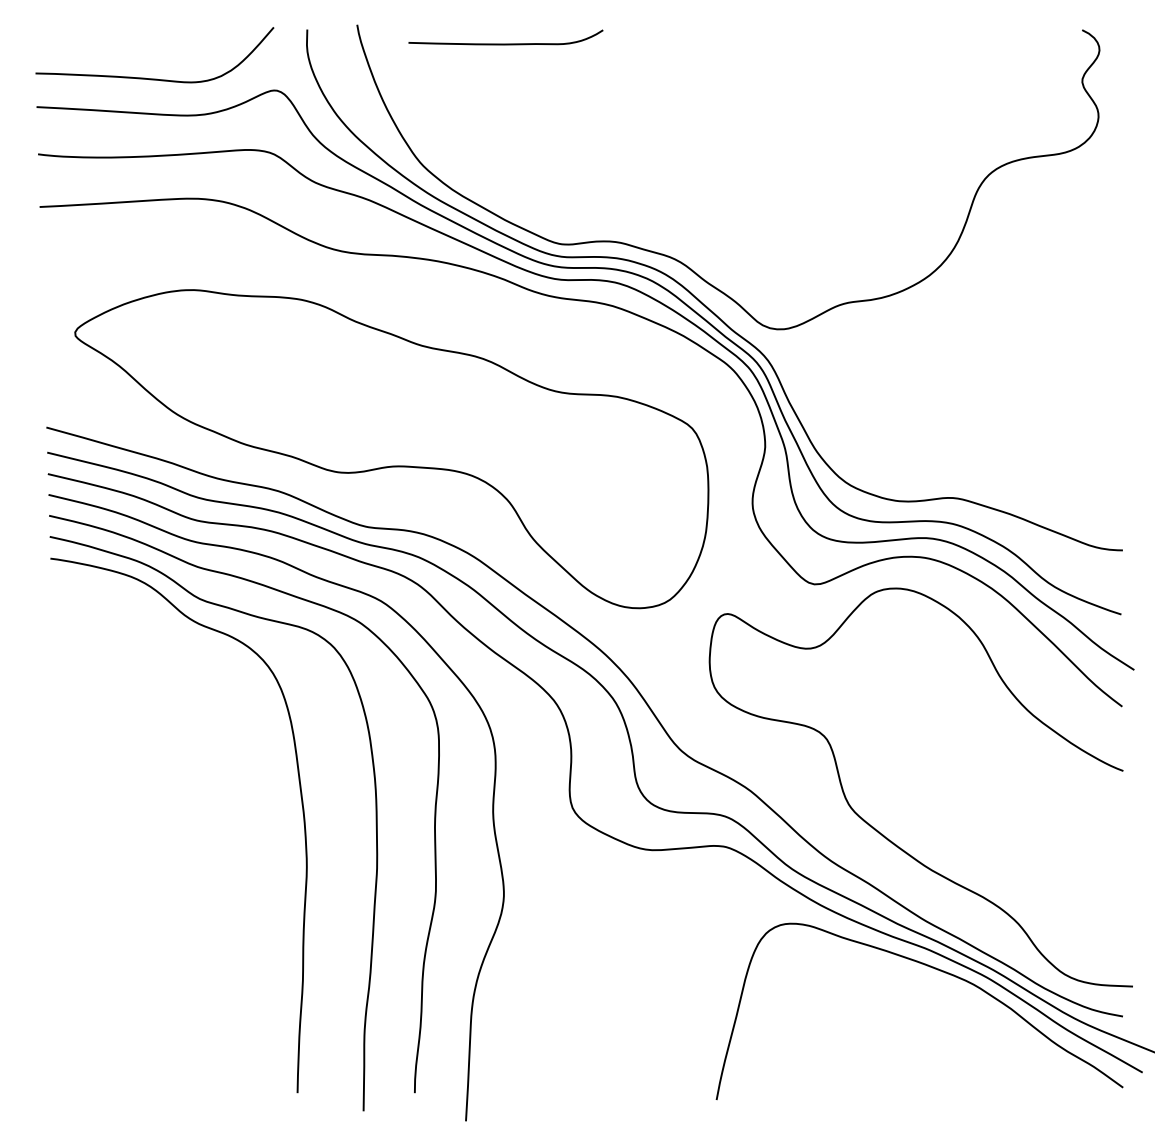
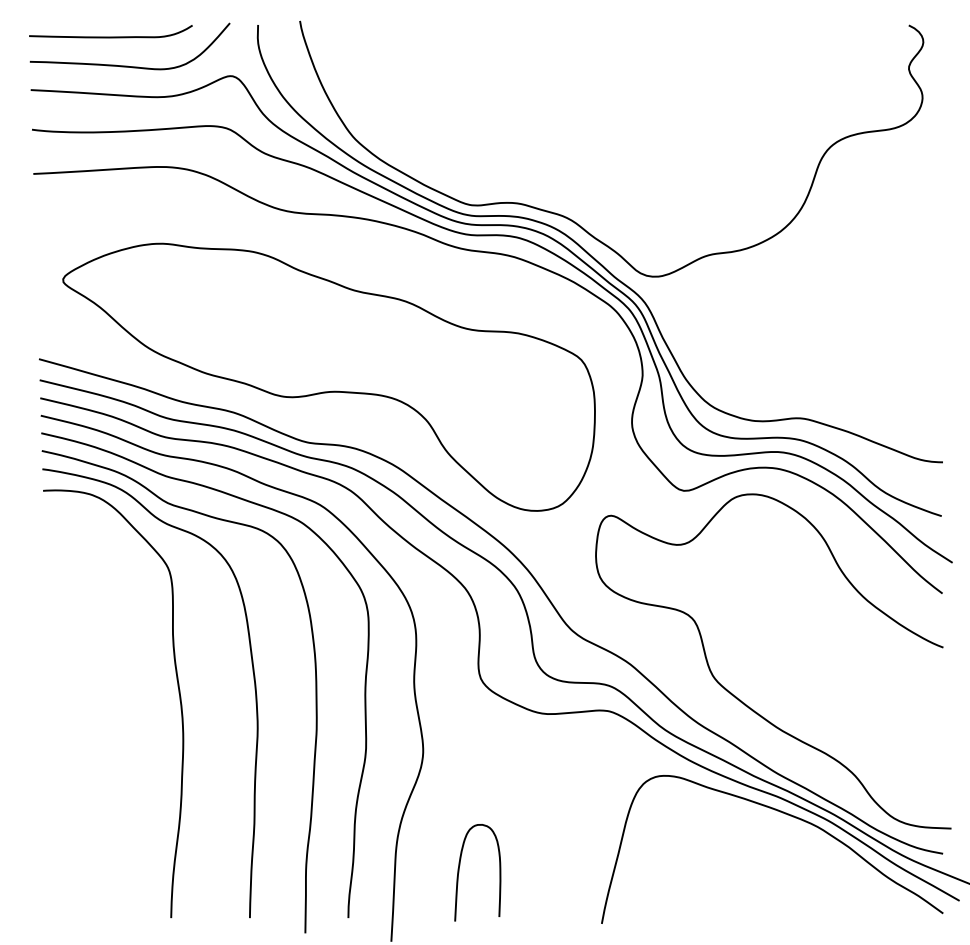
curve: (505, 43) -> (110, 36), moved
curve: (212, 825) -> (178, 693), added
curve: (547, 1038) -> (459, 872), added

